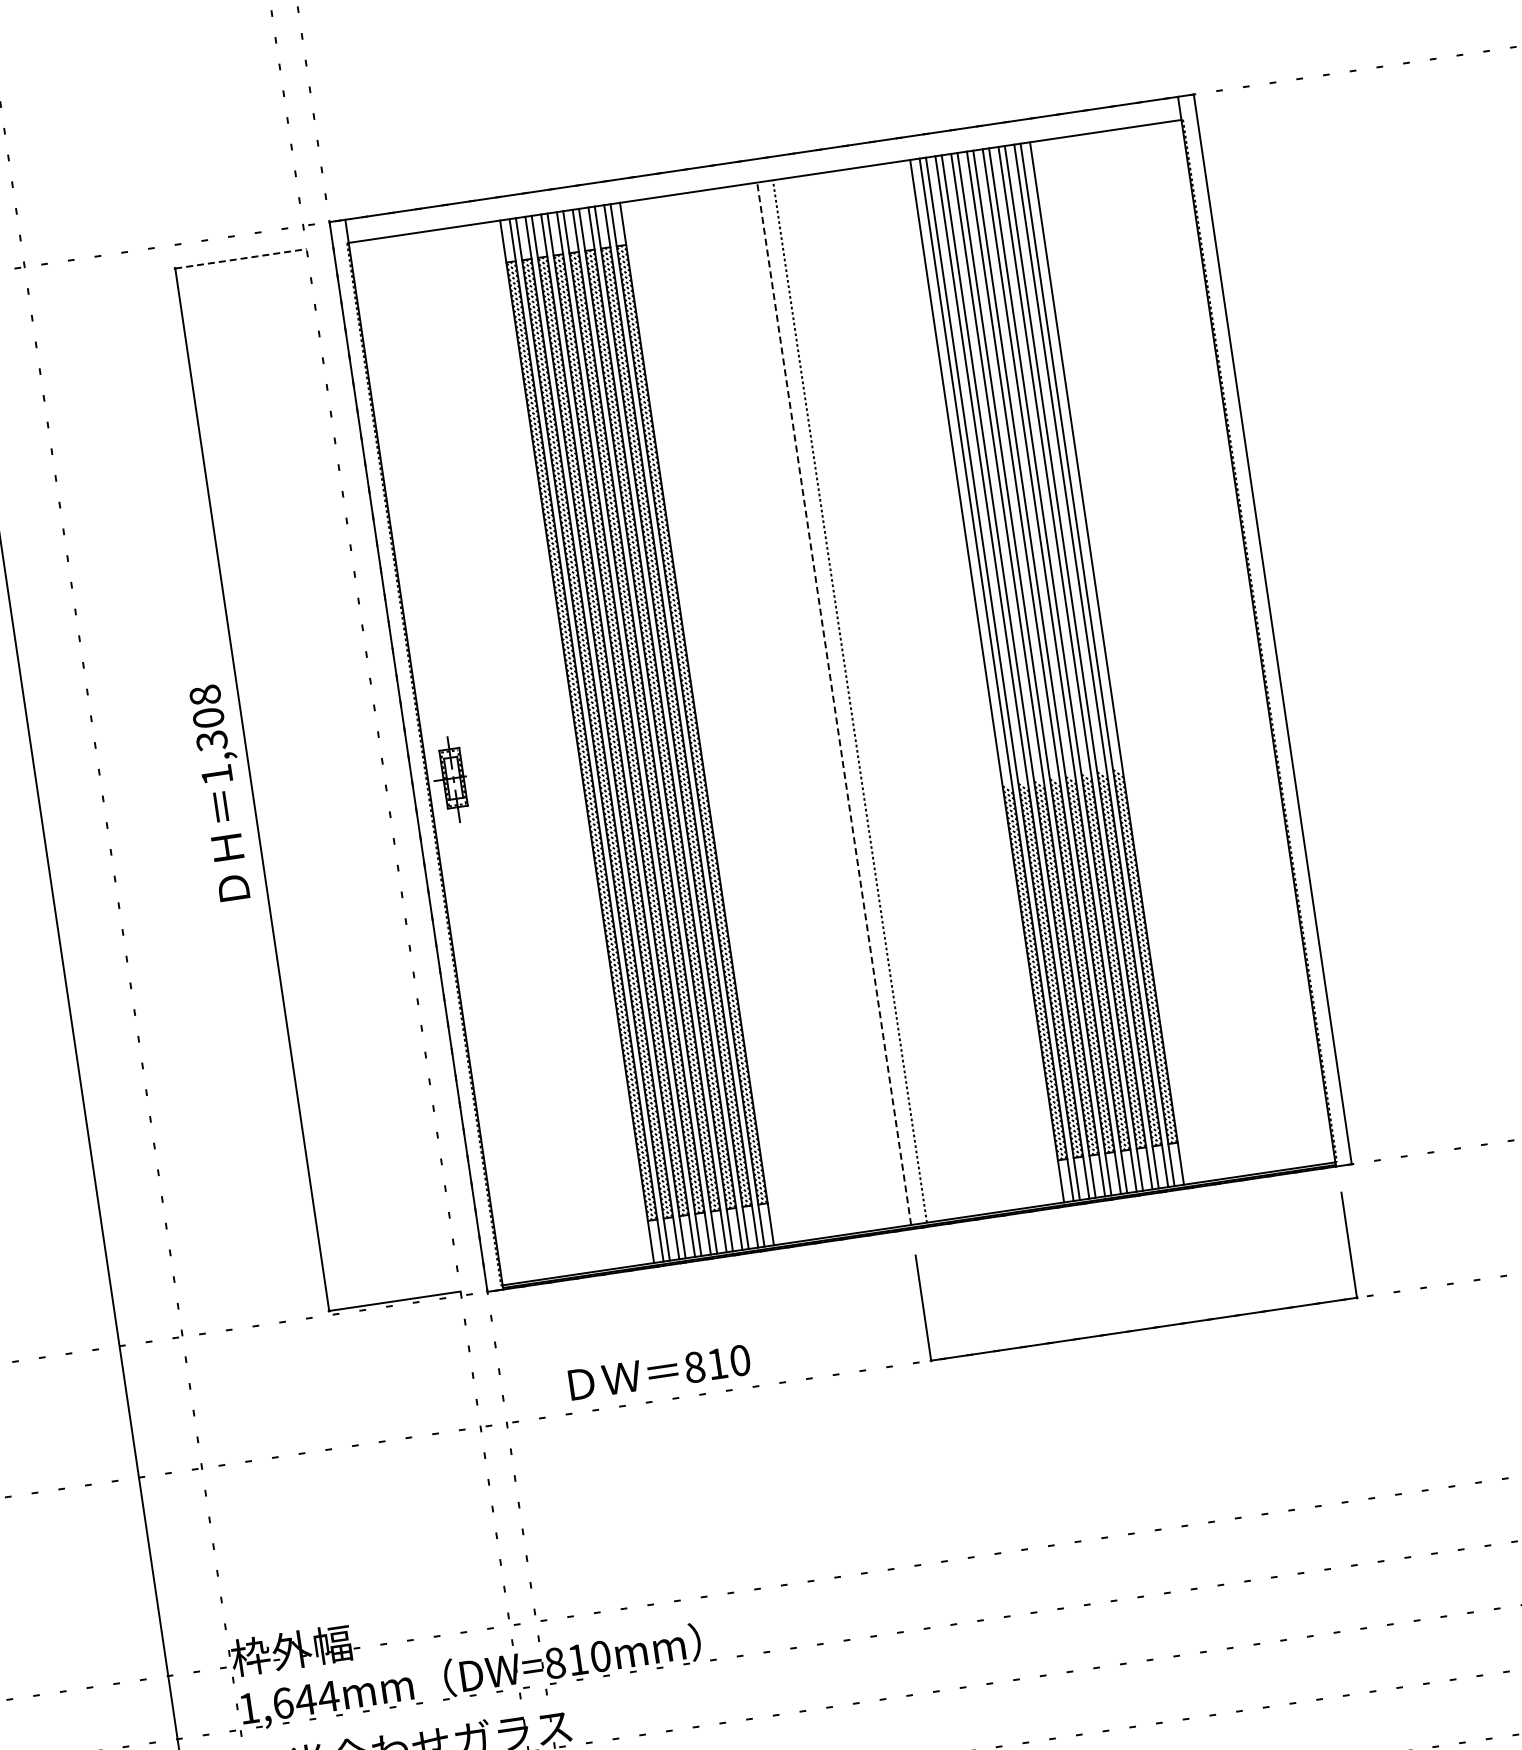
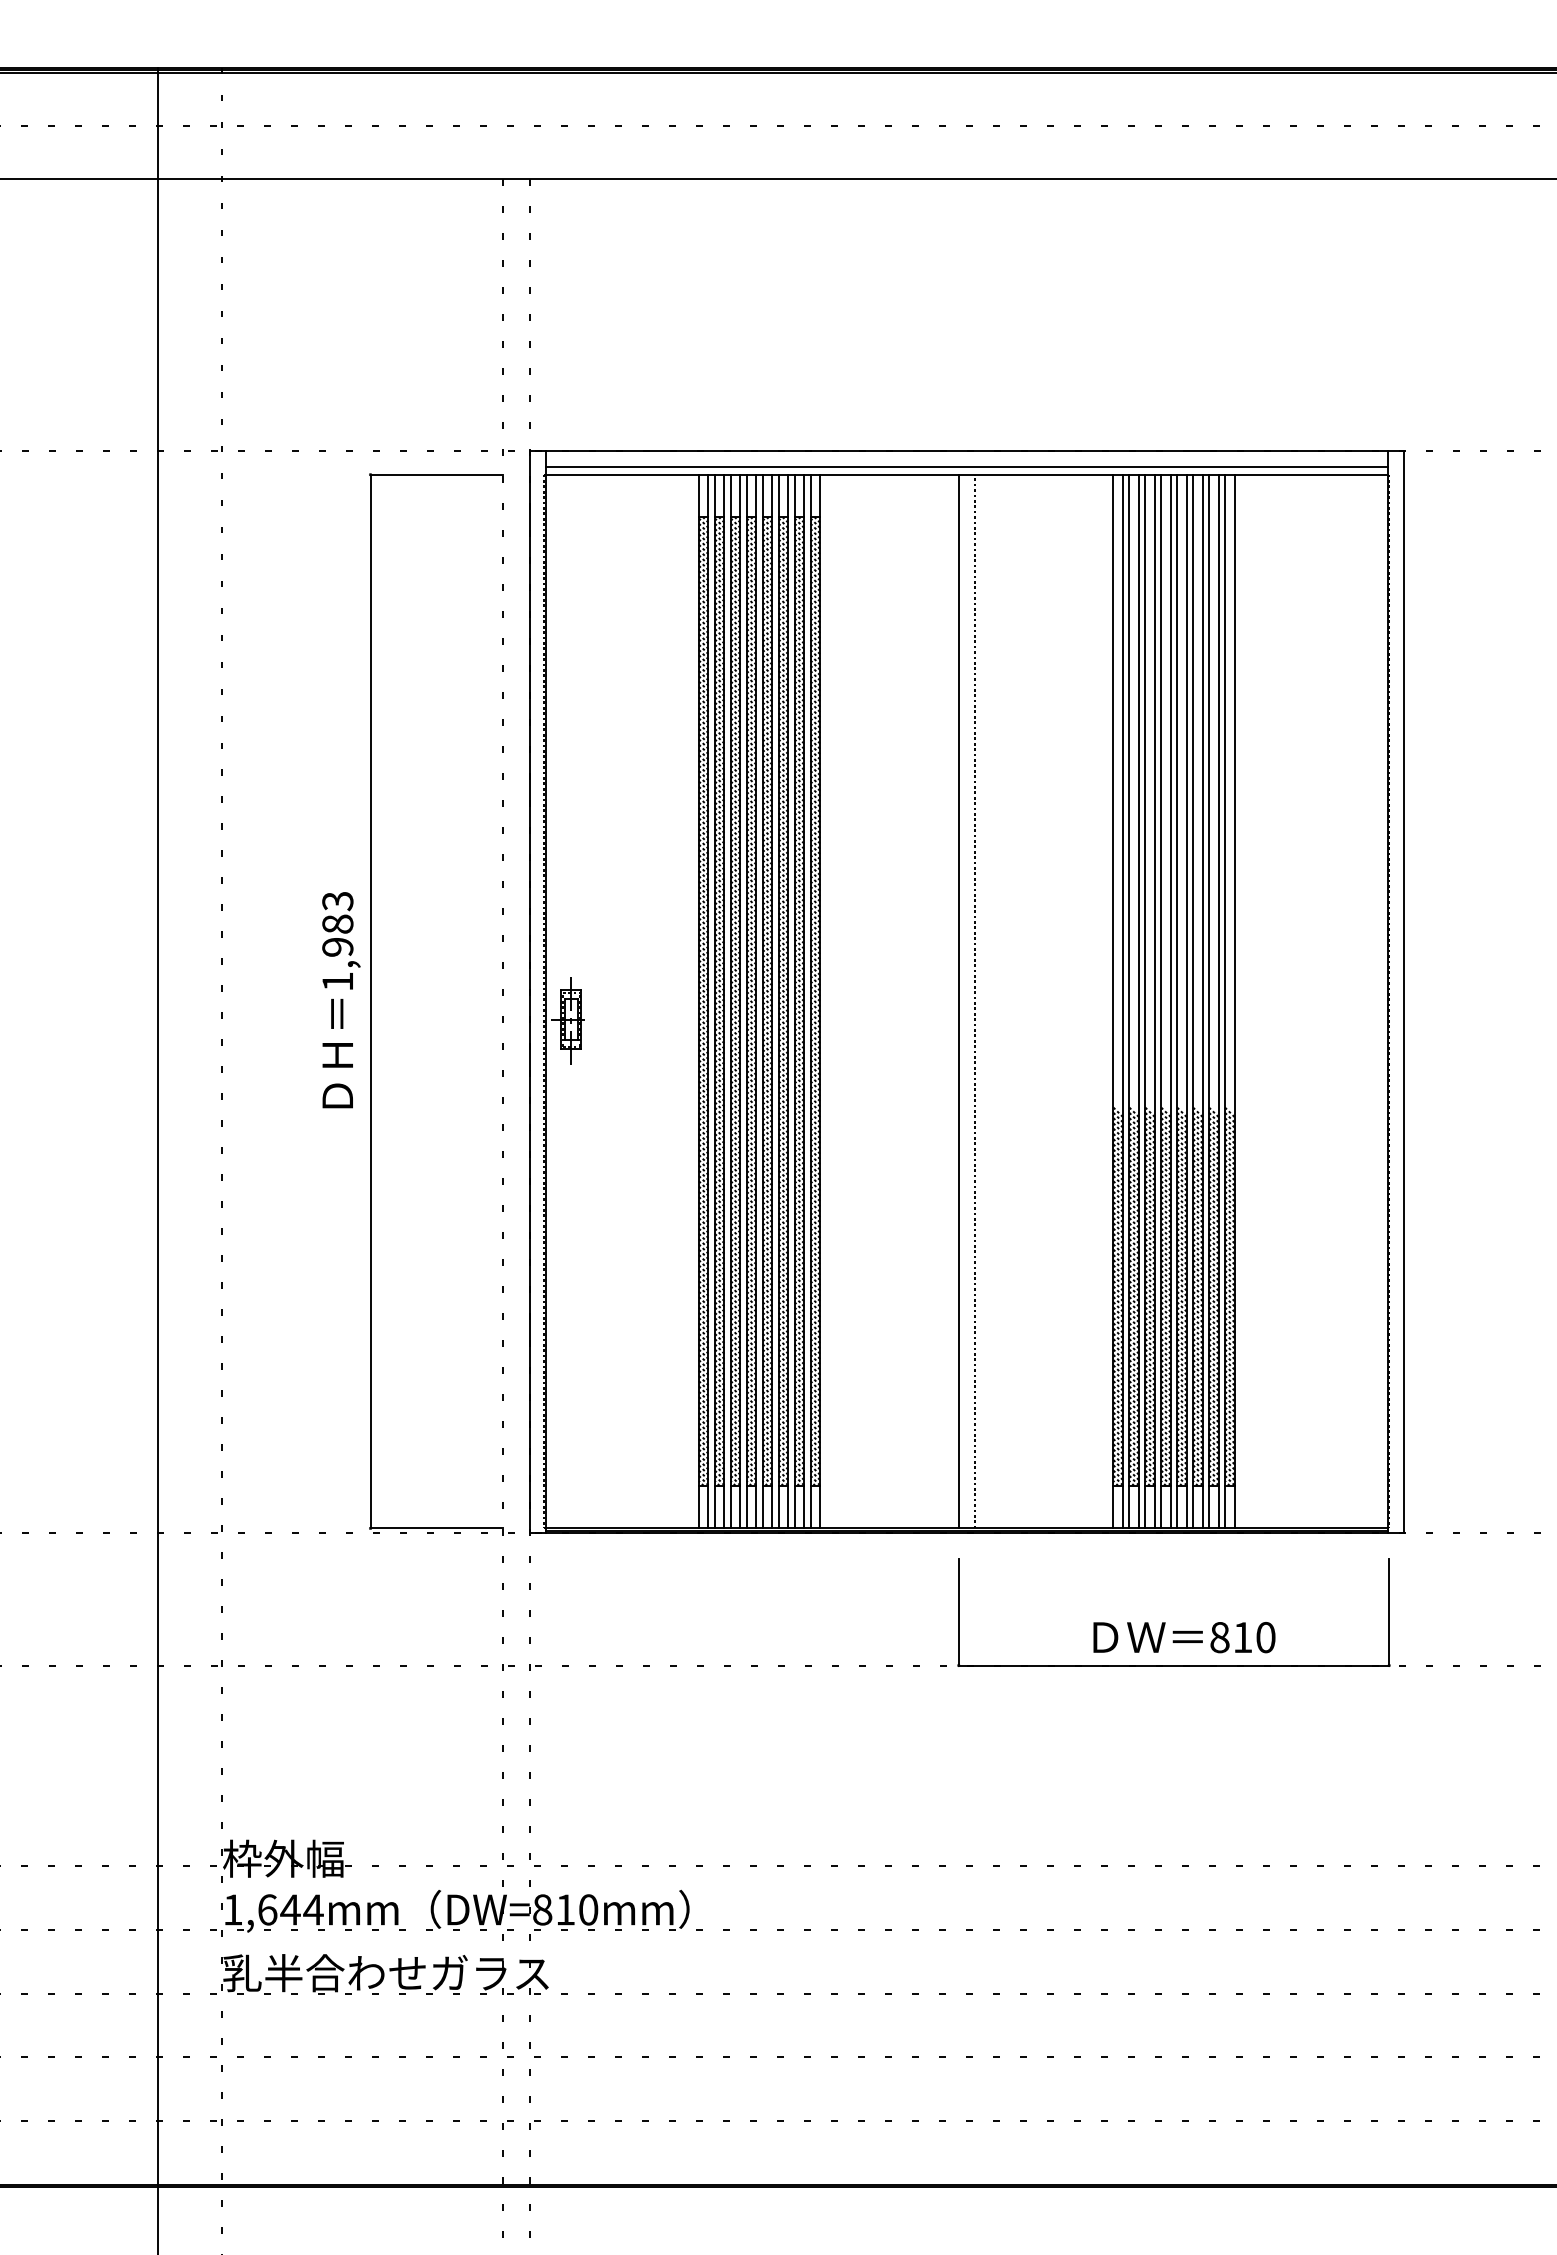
line: (763, 174) -> (966, 467), added
line: (241, 258) -> (437, 474), dashed -> solid
line: (833, 703) -> (958, 1001), dashed -> solid
text: (208, 718) -> (337, 924), 1,308 -> 1,983
text: (659, 1372) -> (1184, 1637), moved

